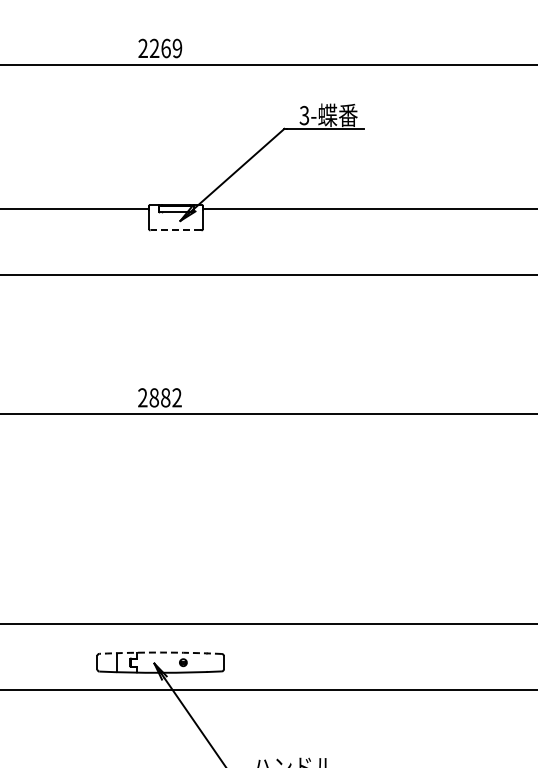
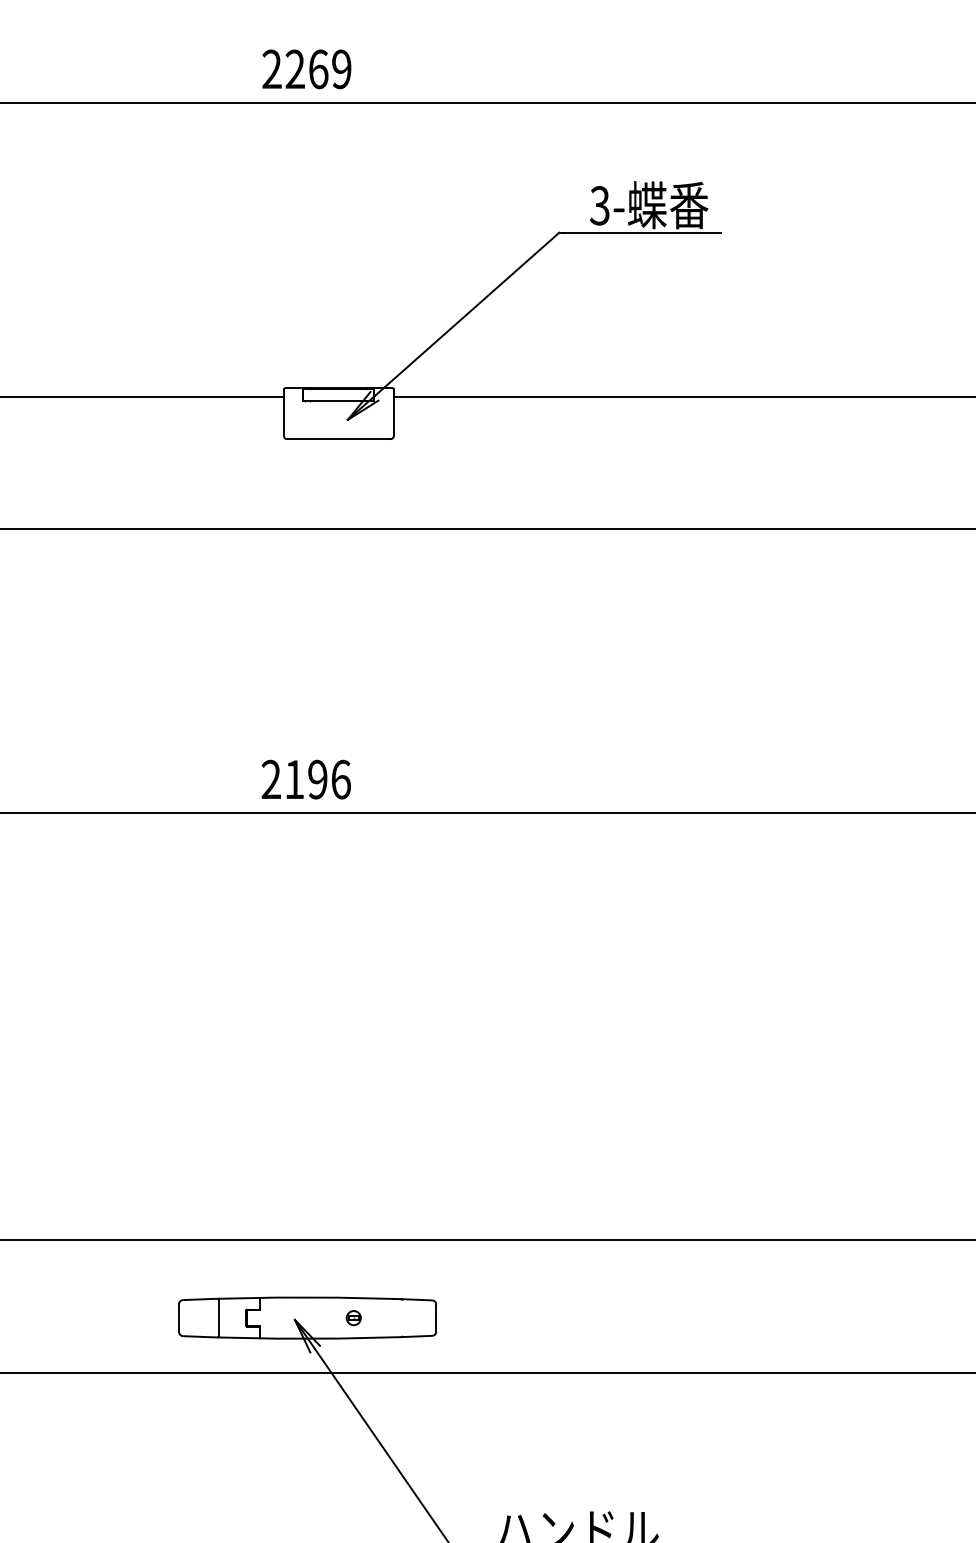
line: (176, 230) -> (339, 439), dashed -> solid
text: (165, 397) -> (317, 778), 2882 -> 2196
arc: (160, 652) -> (307, 1297), dashed -> solid

